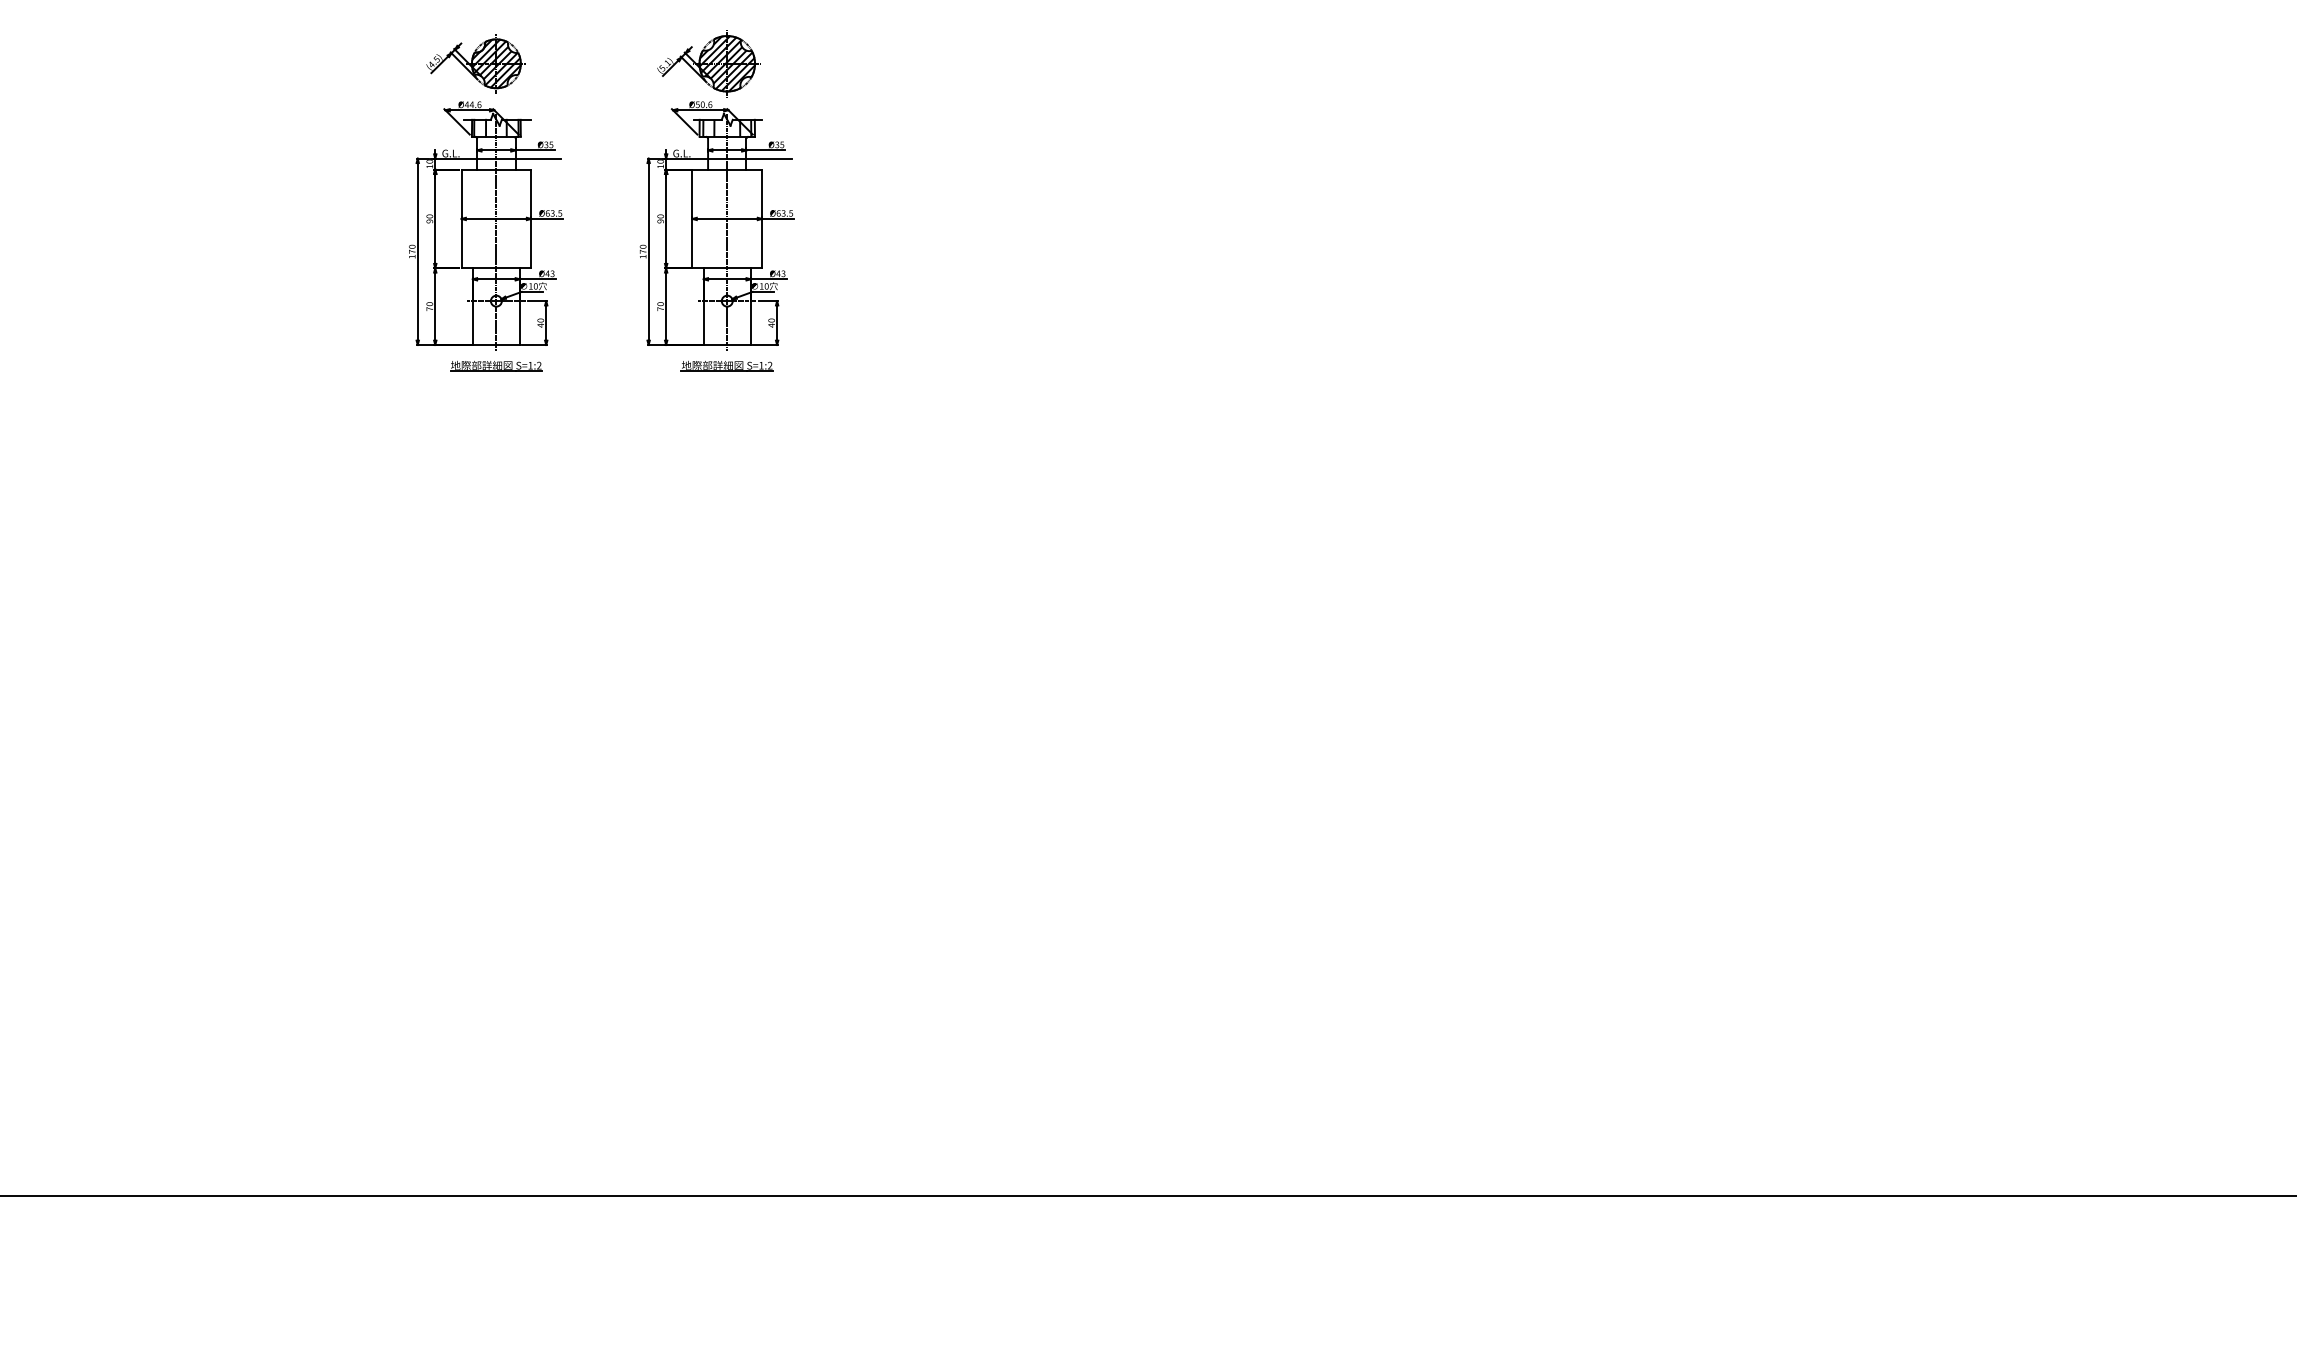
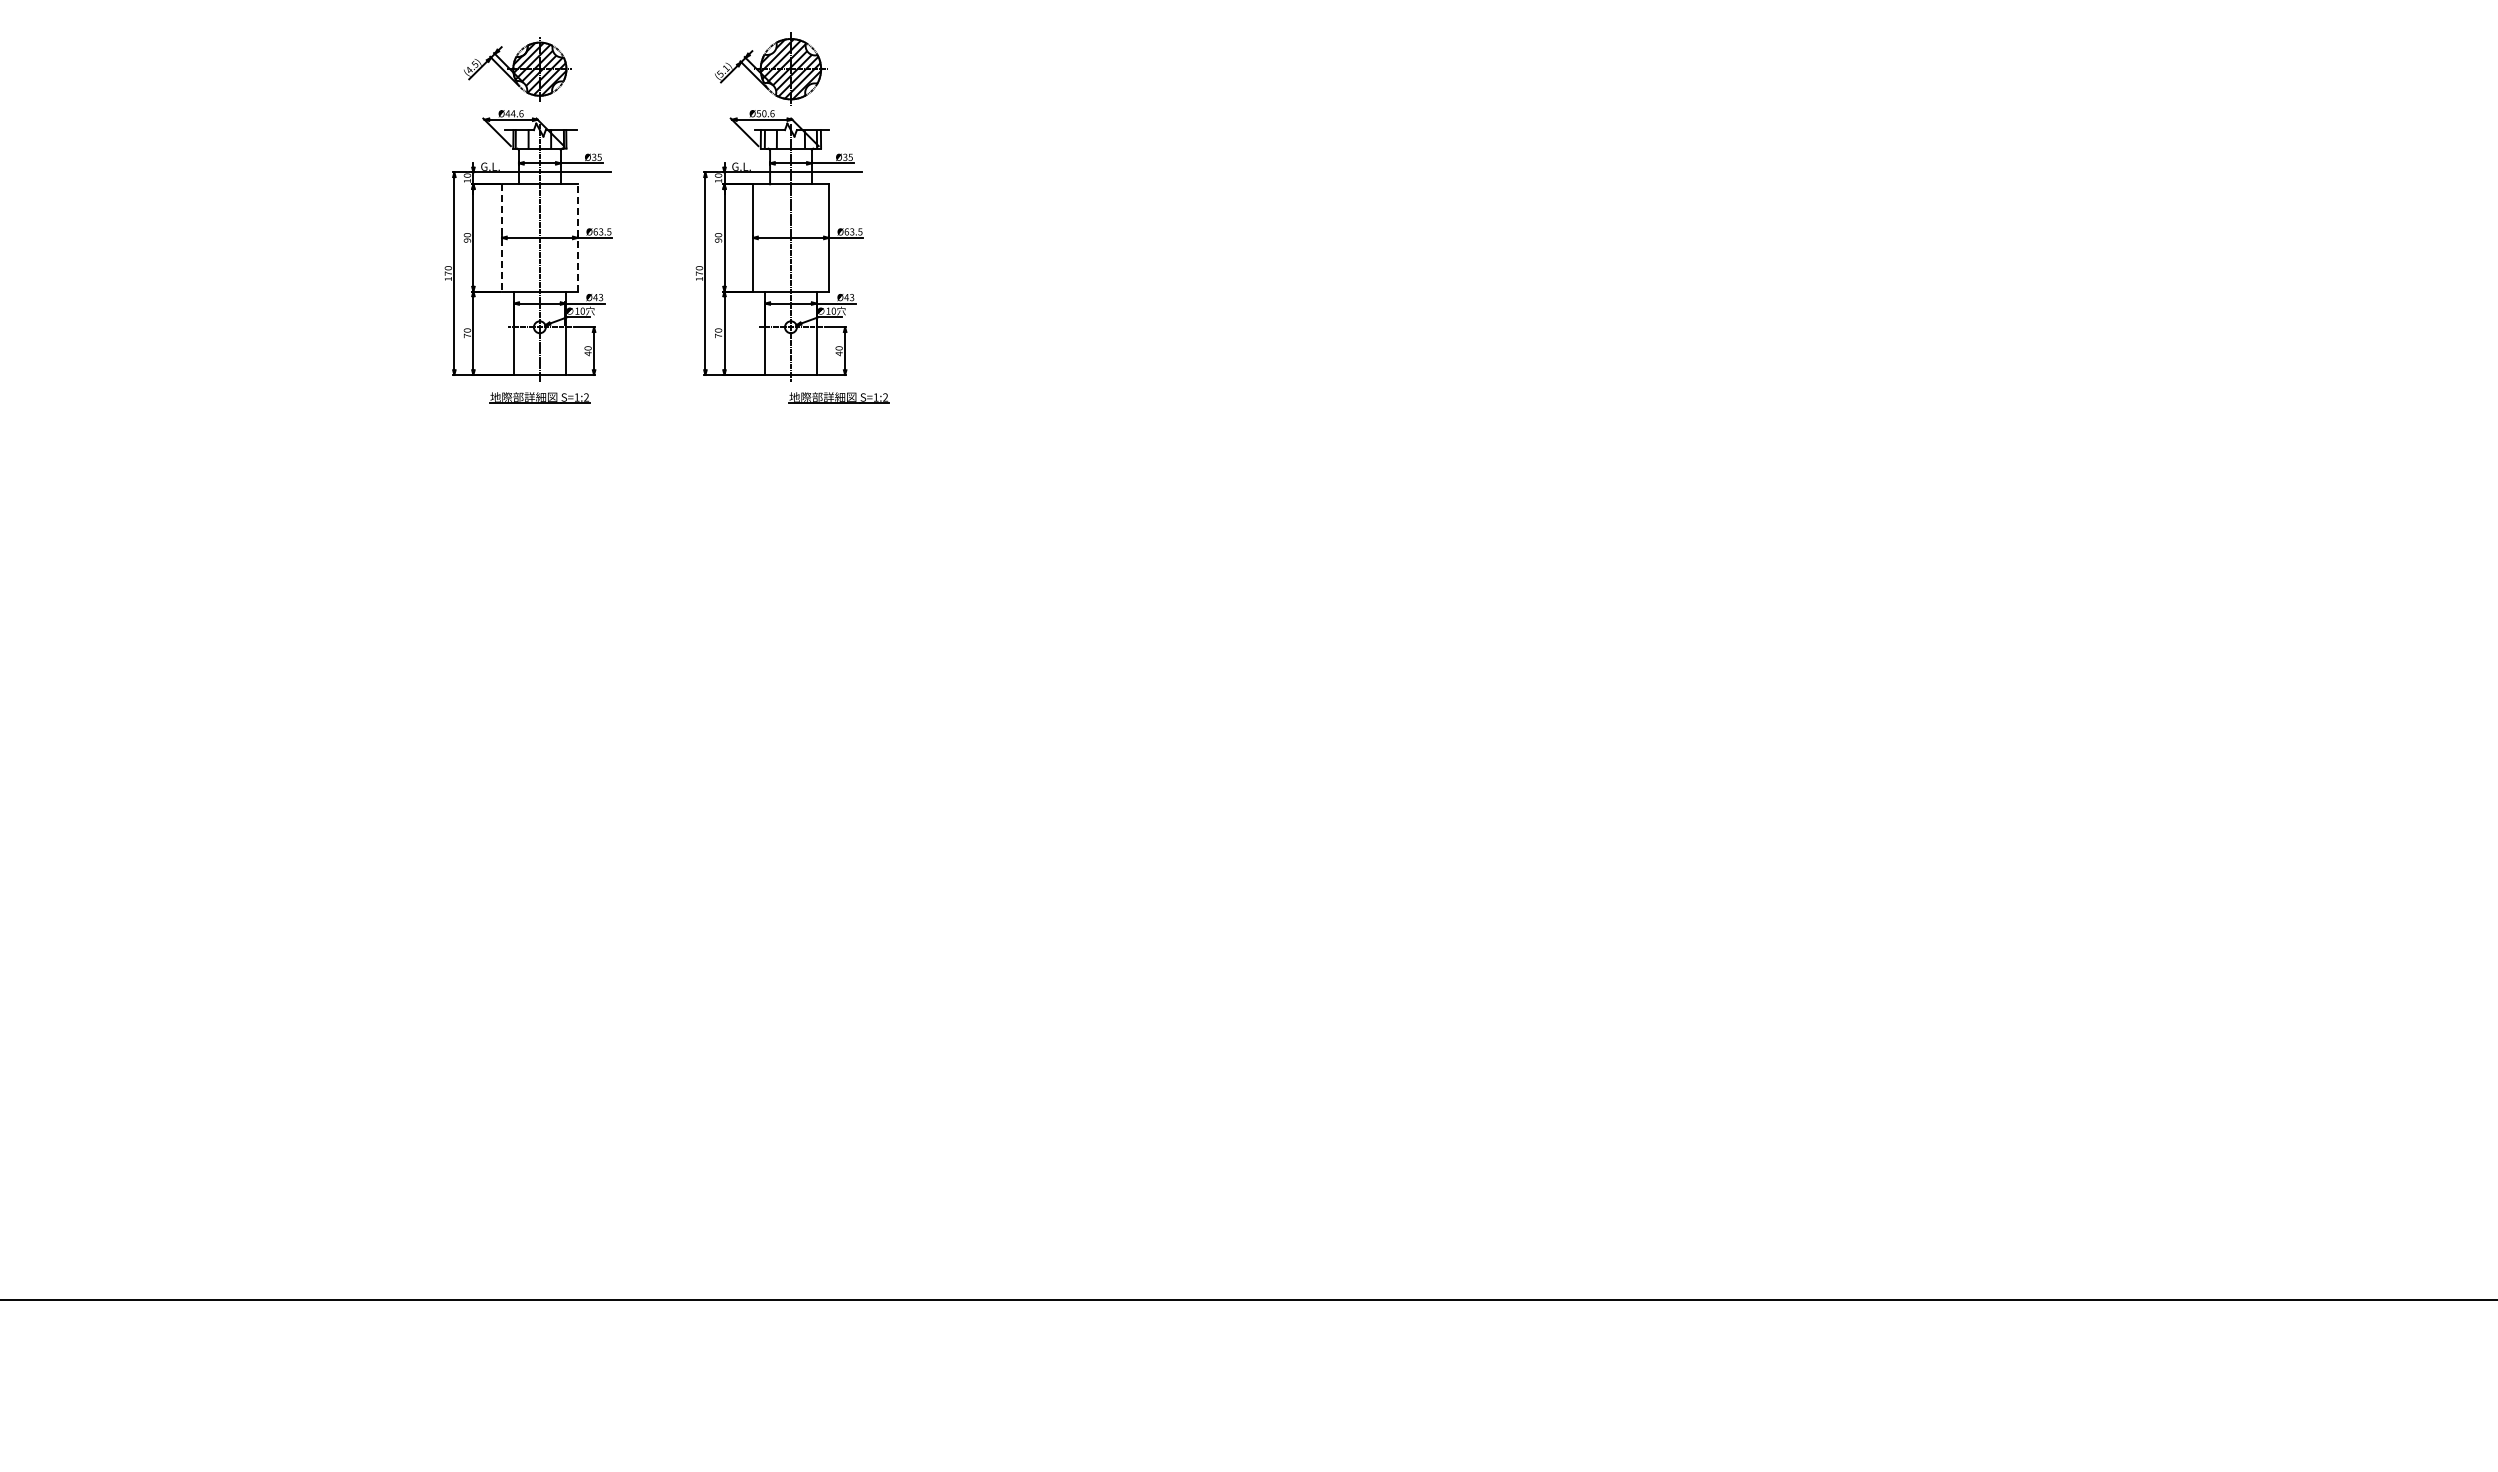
line: (462, 218) -> (502, 237), solid -> dashed
line: (530, 218) -> (577, 237), solid -> dashed
part: (726, 365) -> (838, 397), moved

